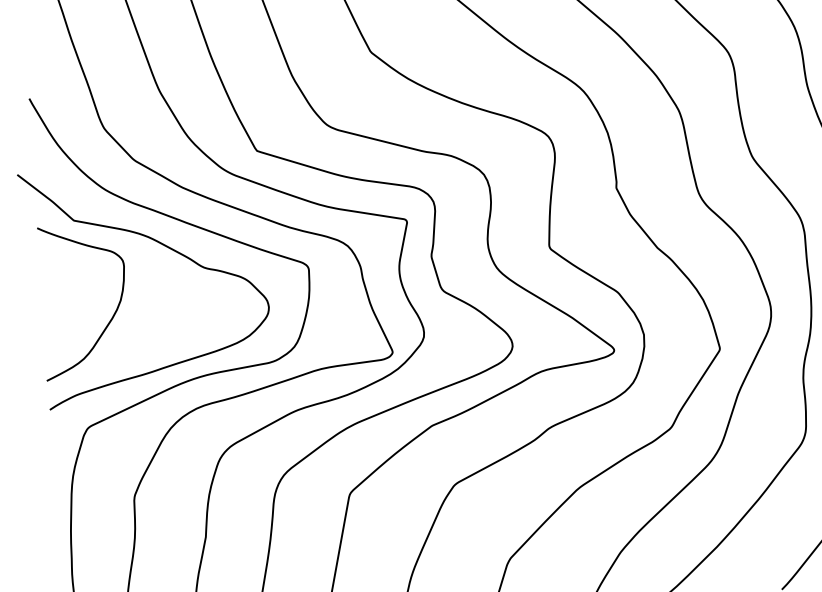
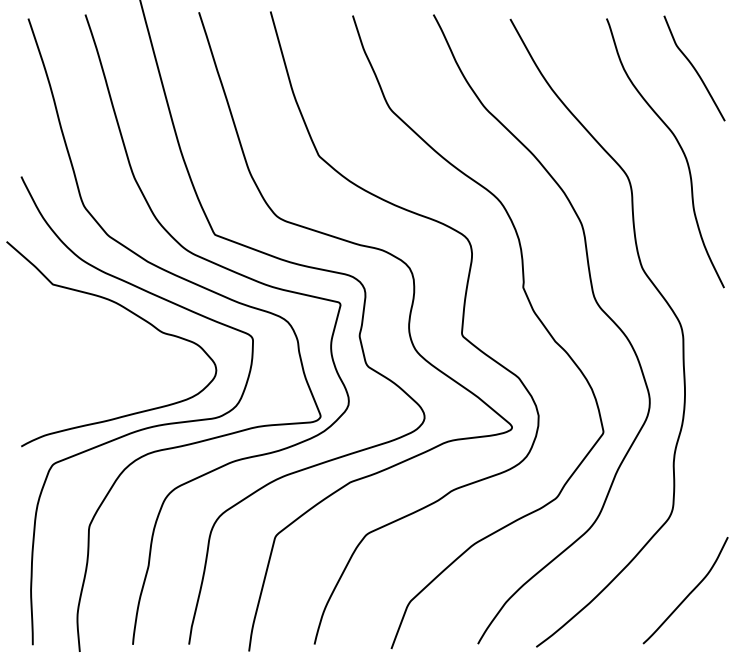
curve: (111, 317) -> (79, 370), removed

